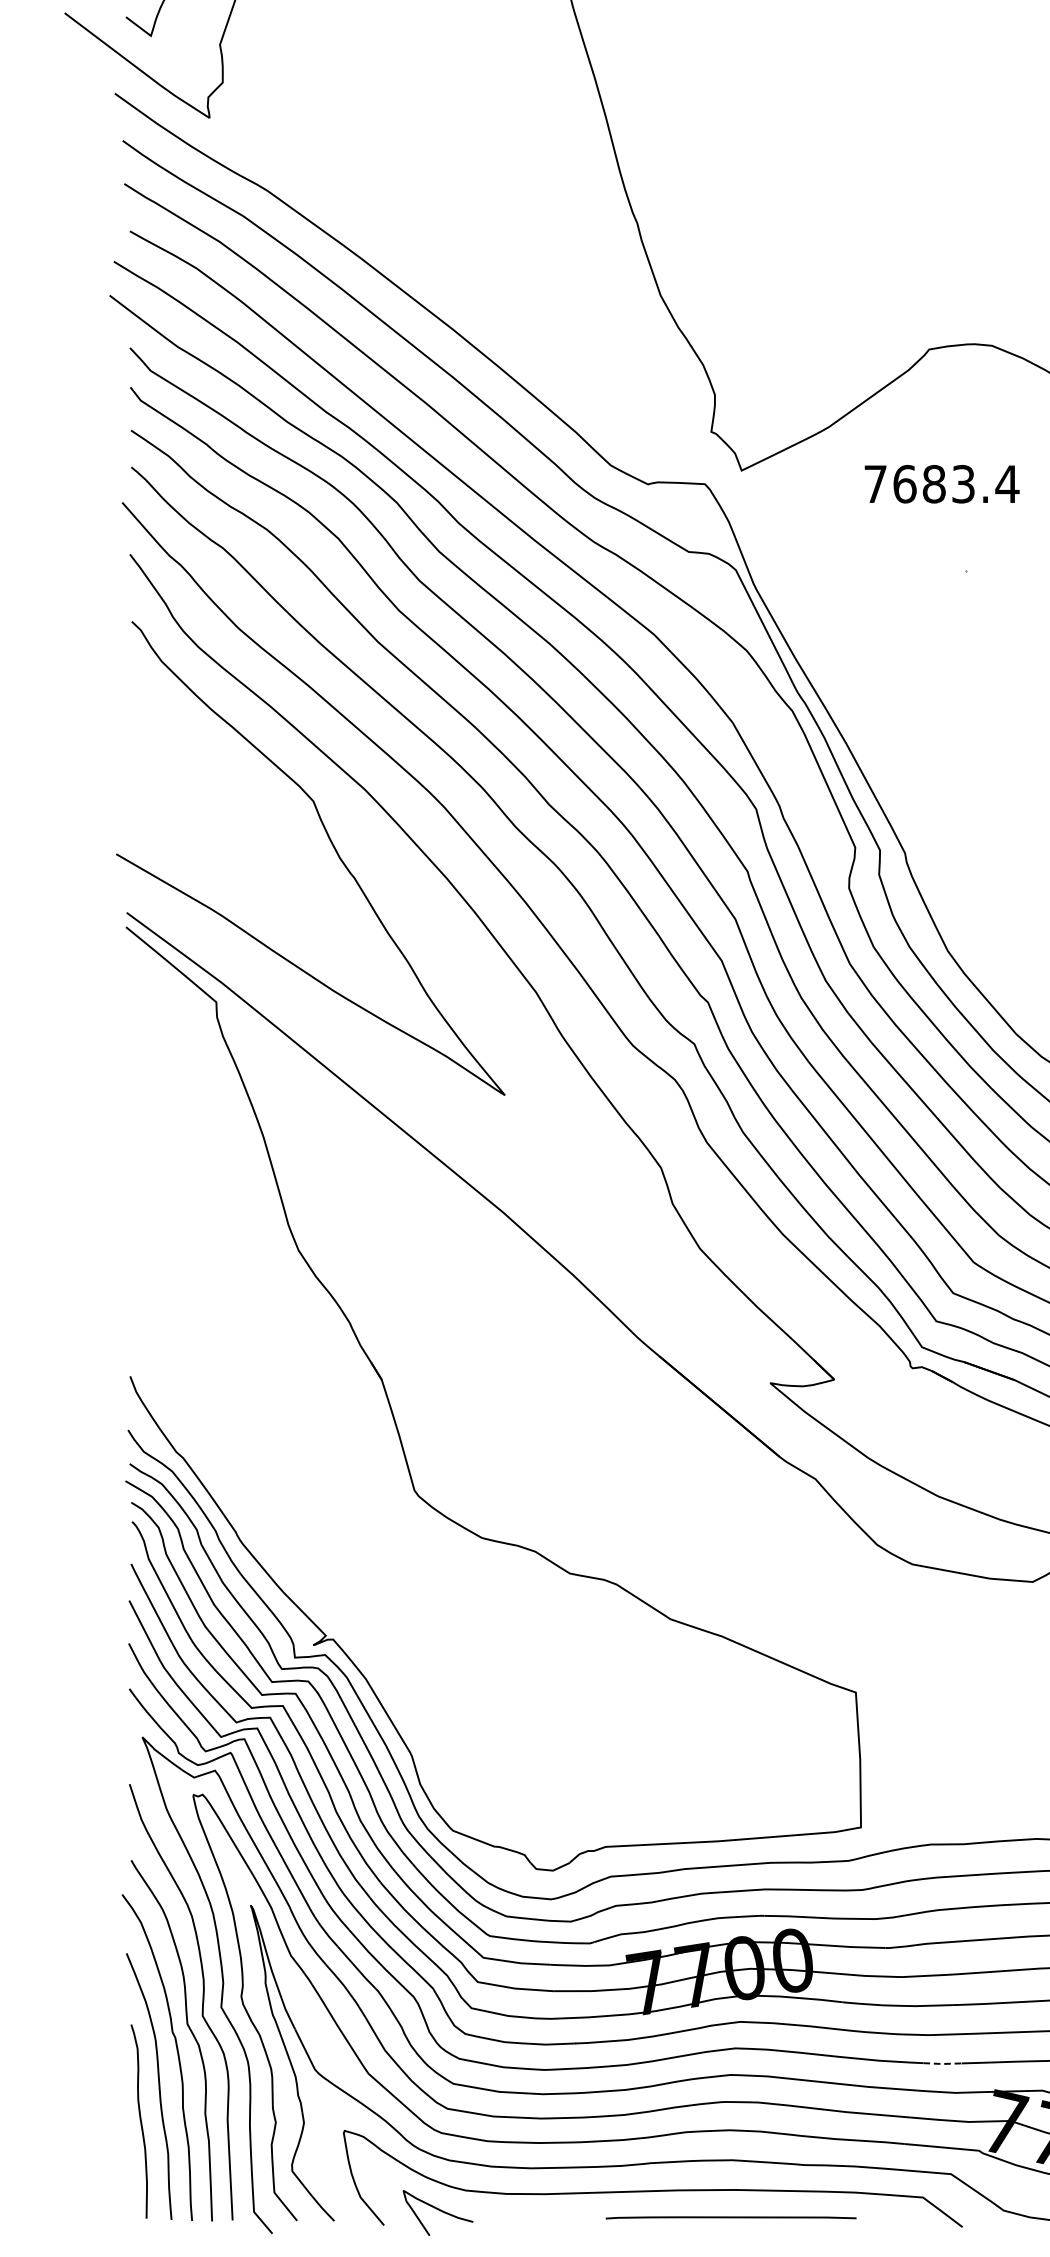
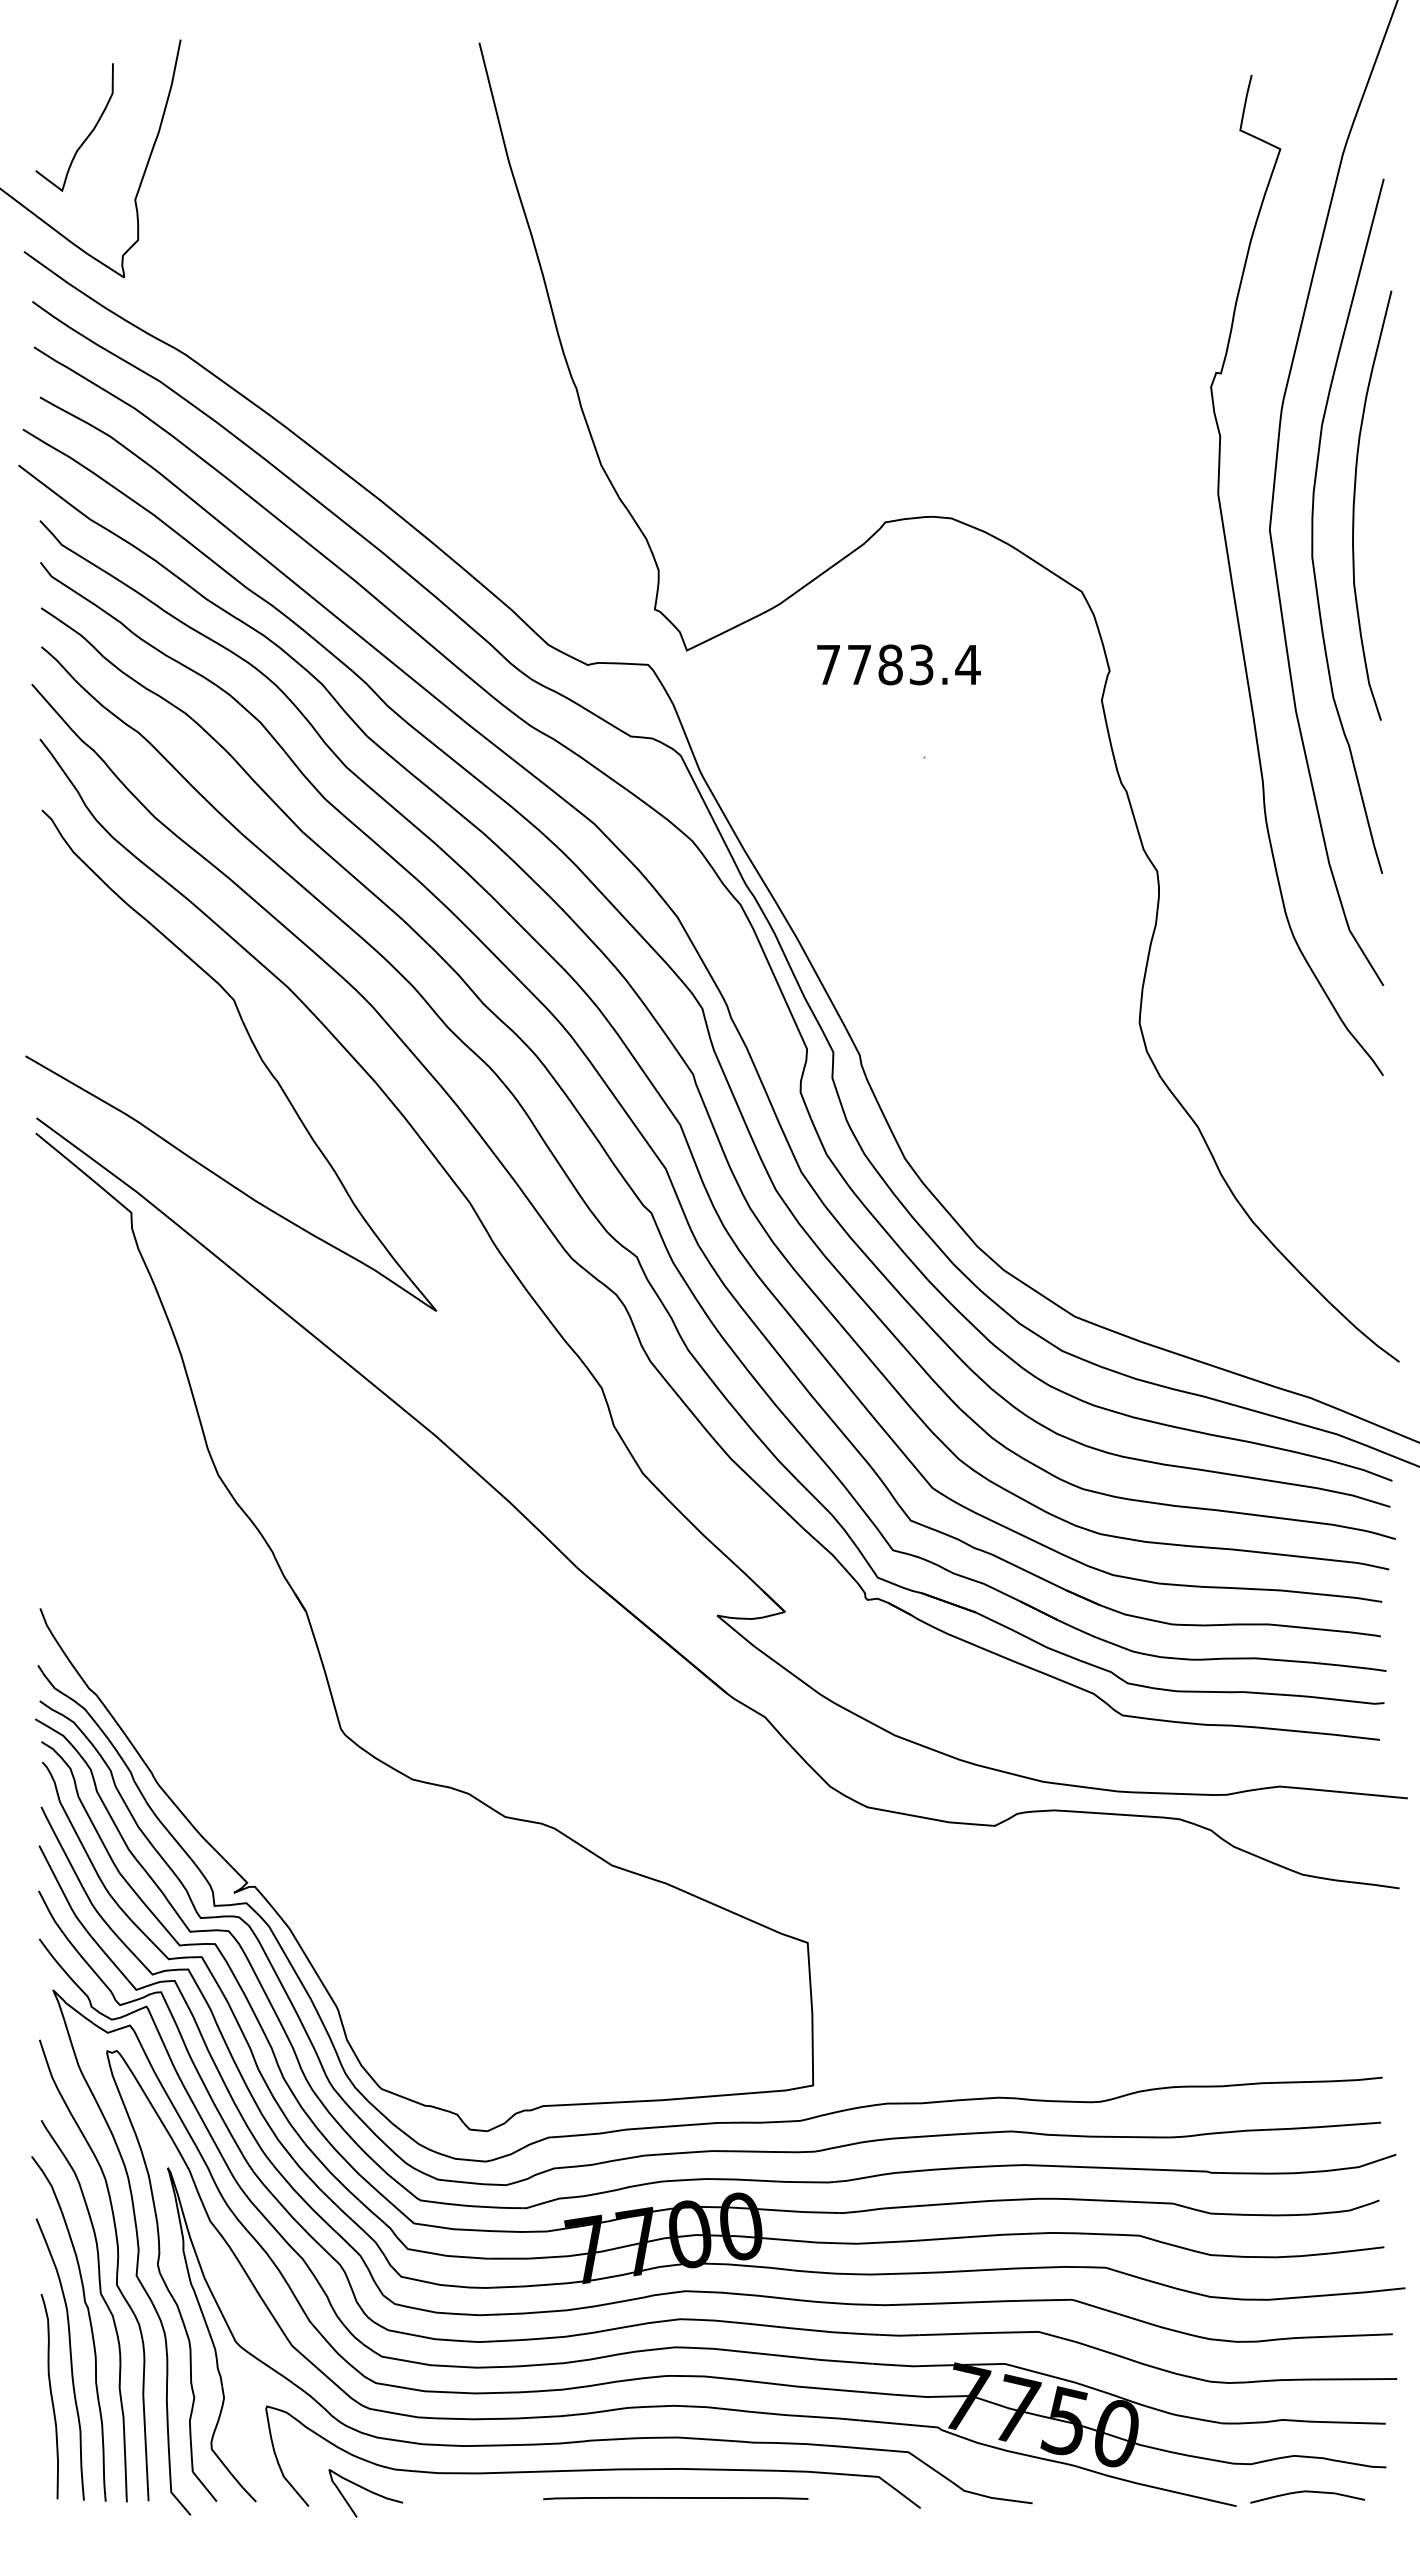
text: (904, 483) -> (859, 664), 7683.4 -> 7783.4
line: (942, 2063) -> (899, 2335), dashed -> solid

